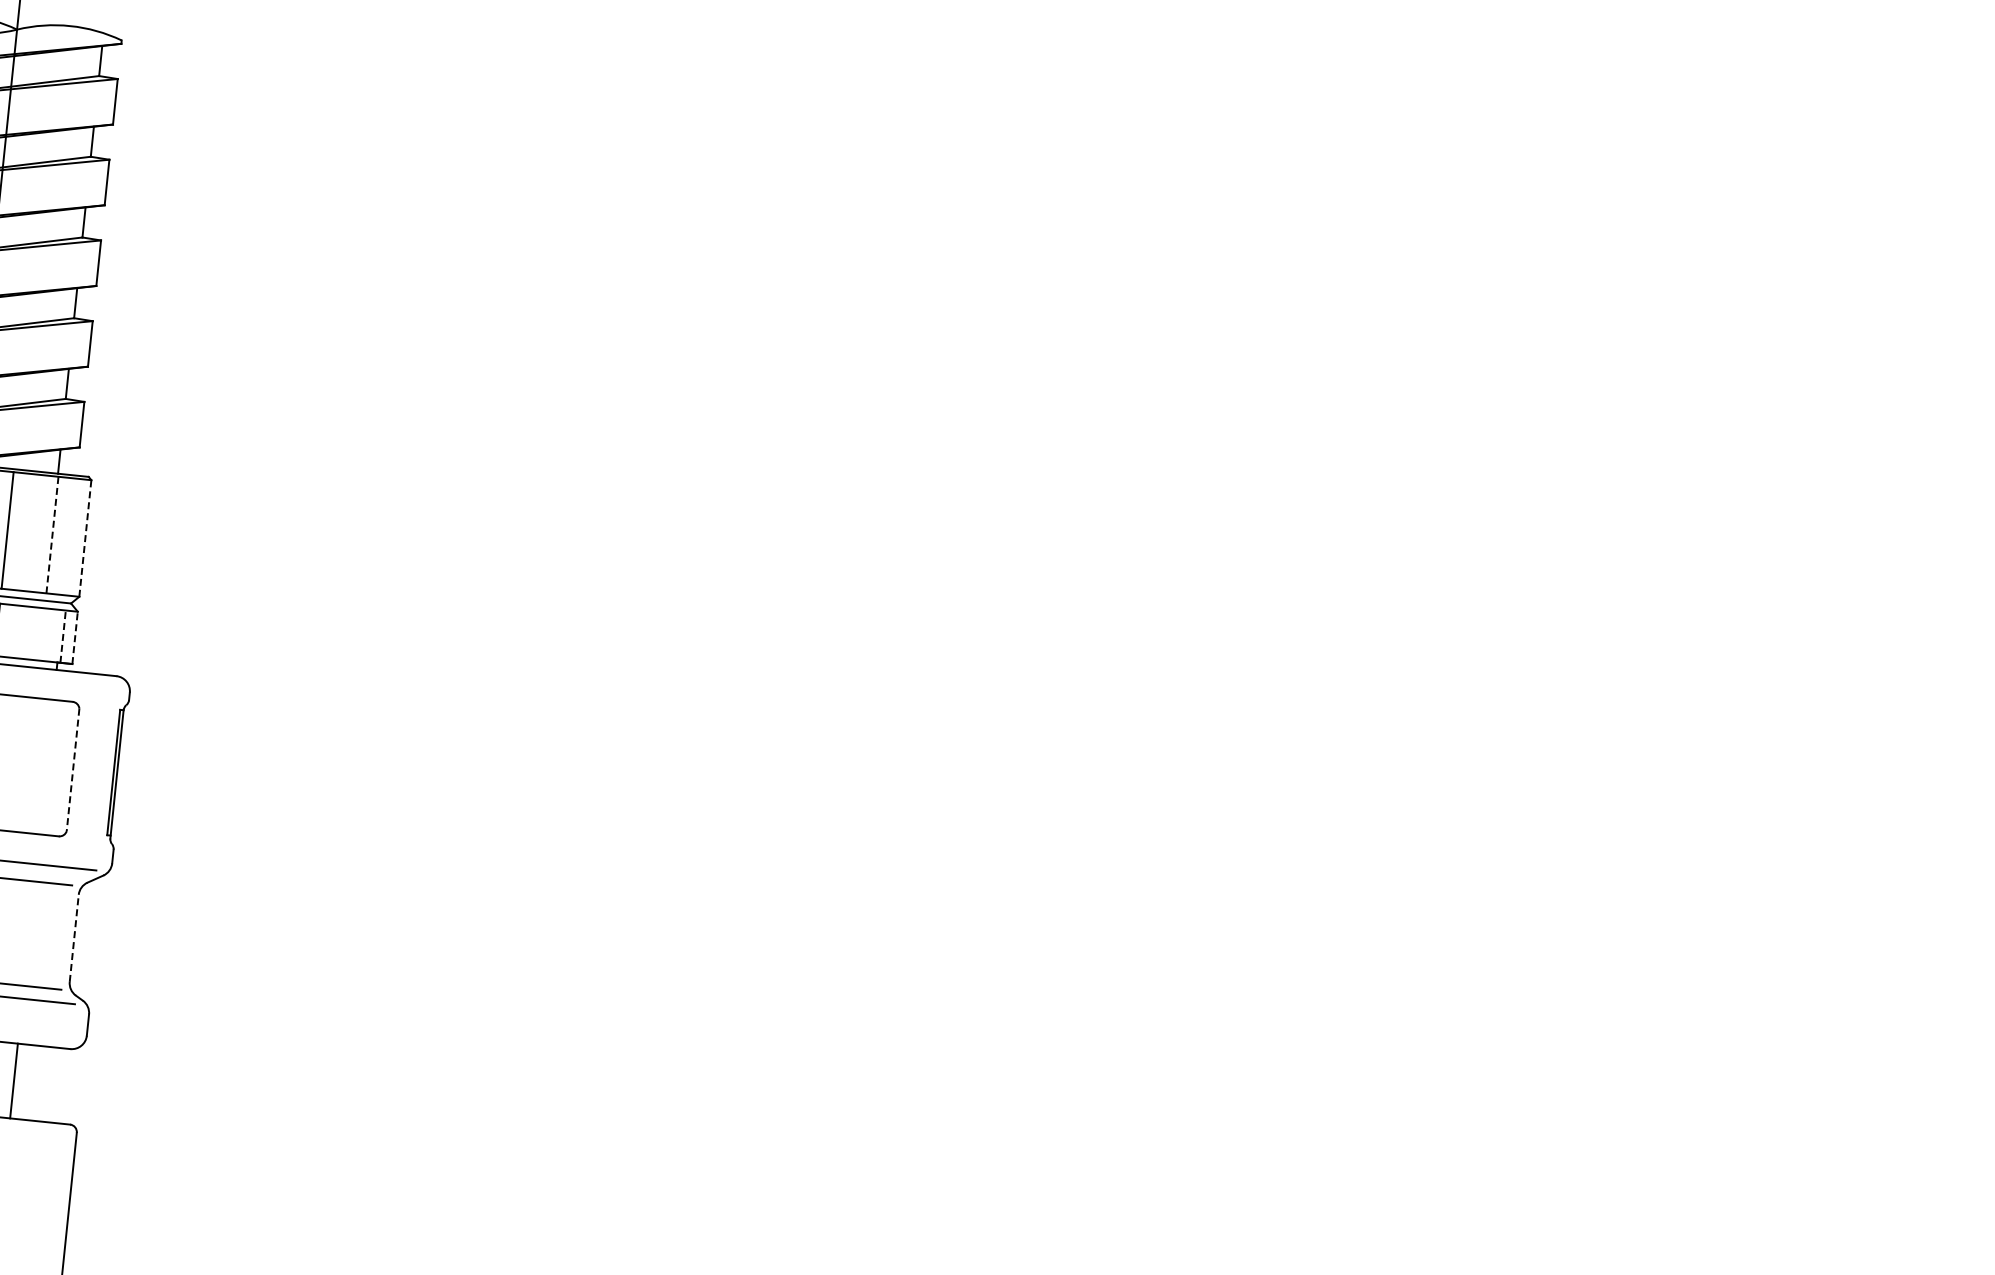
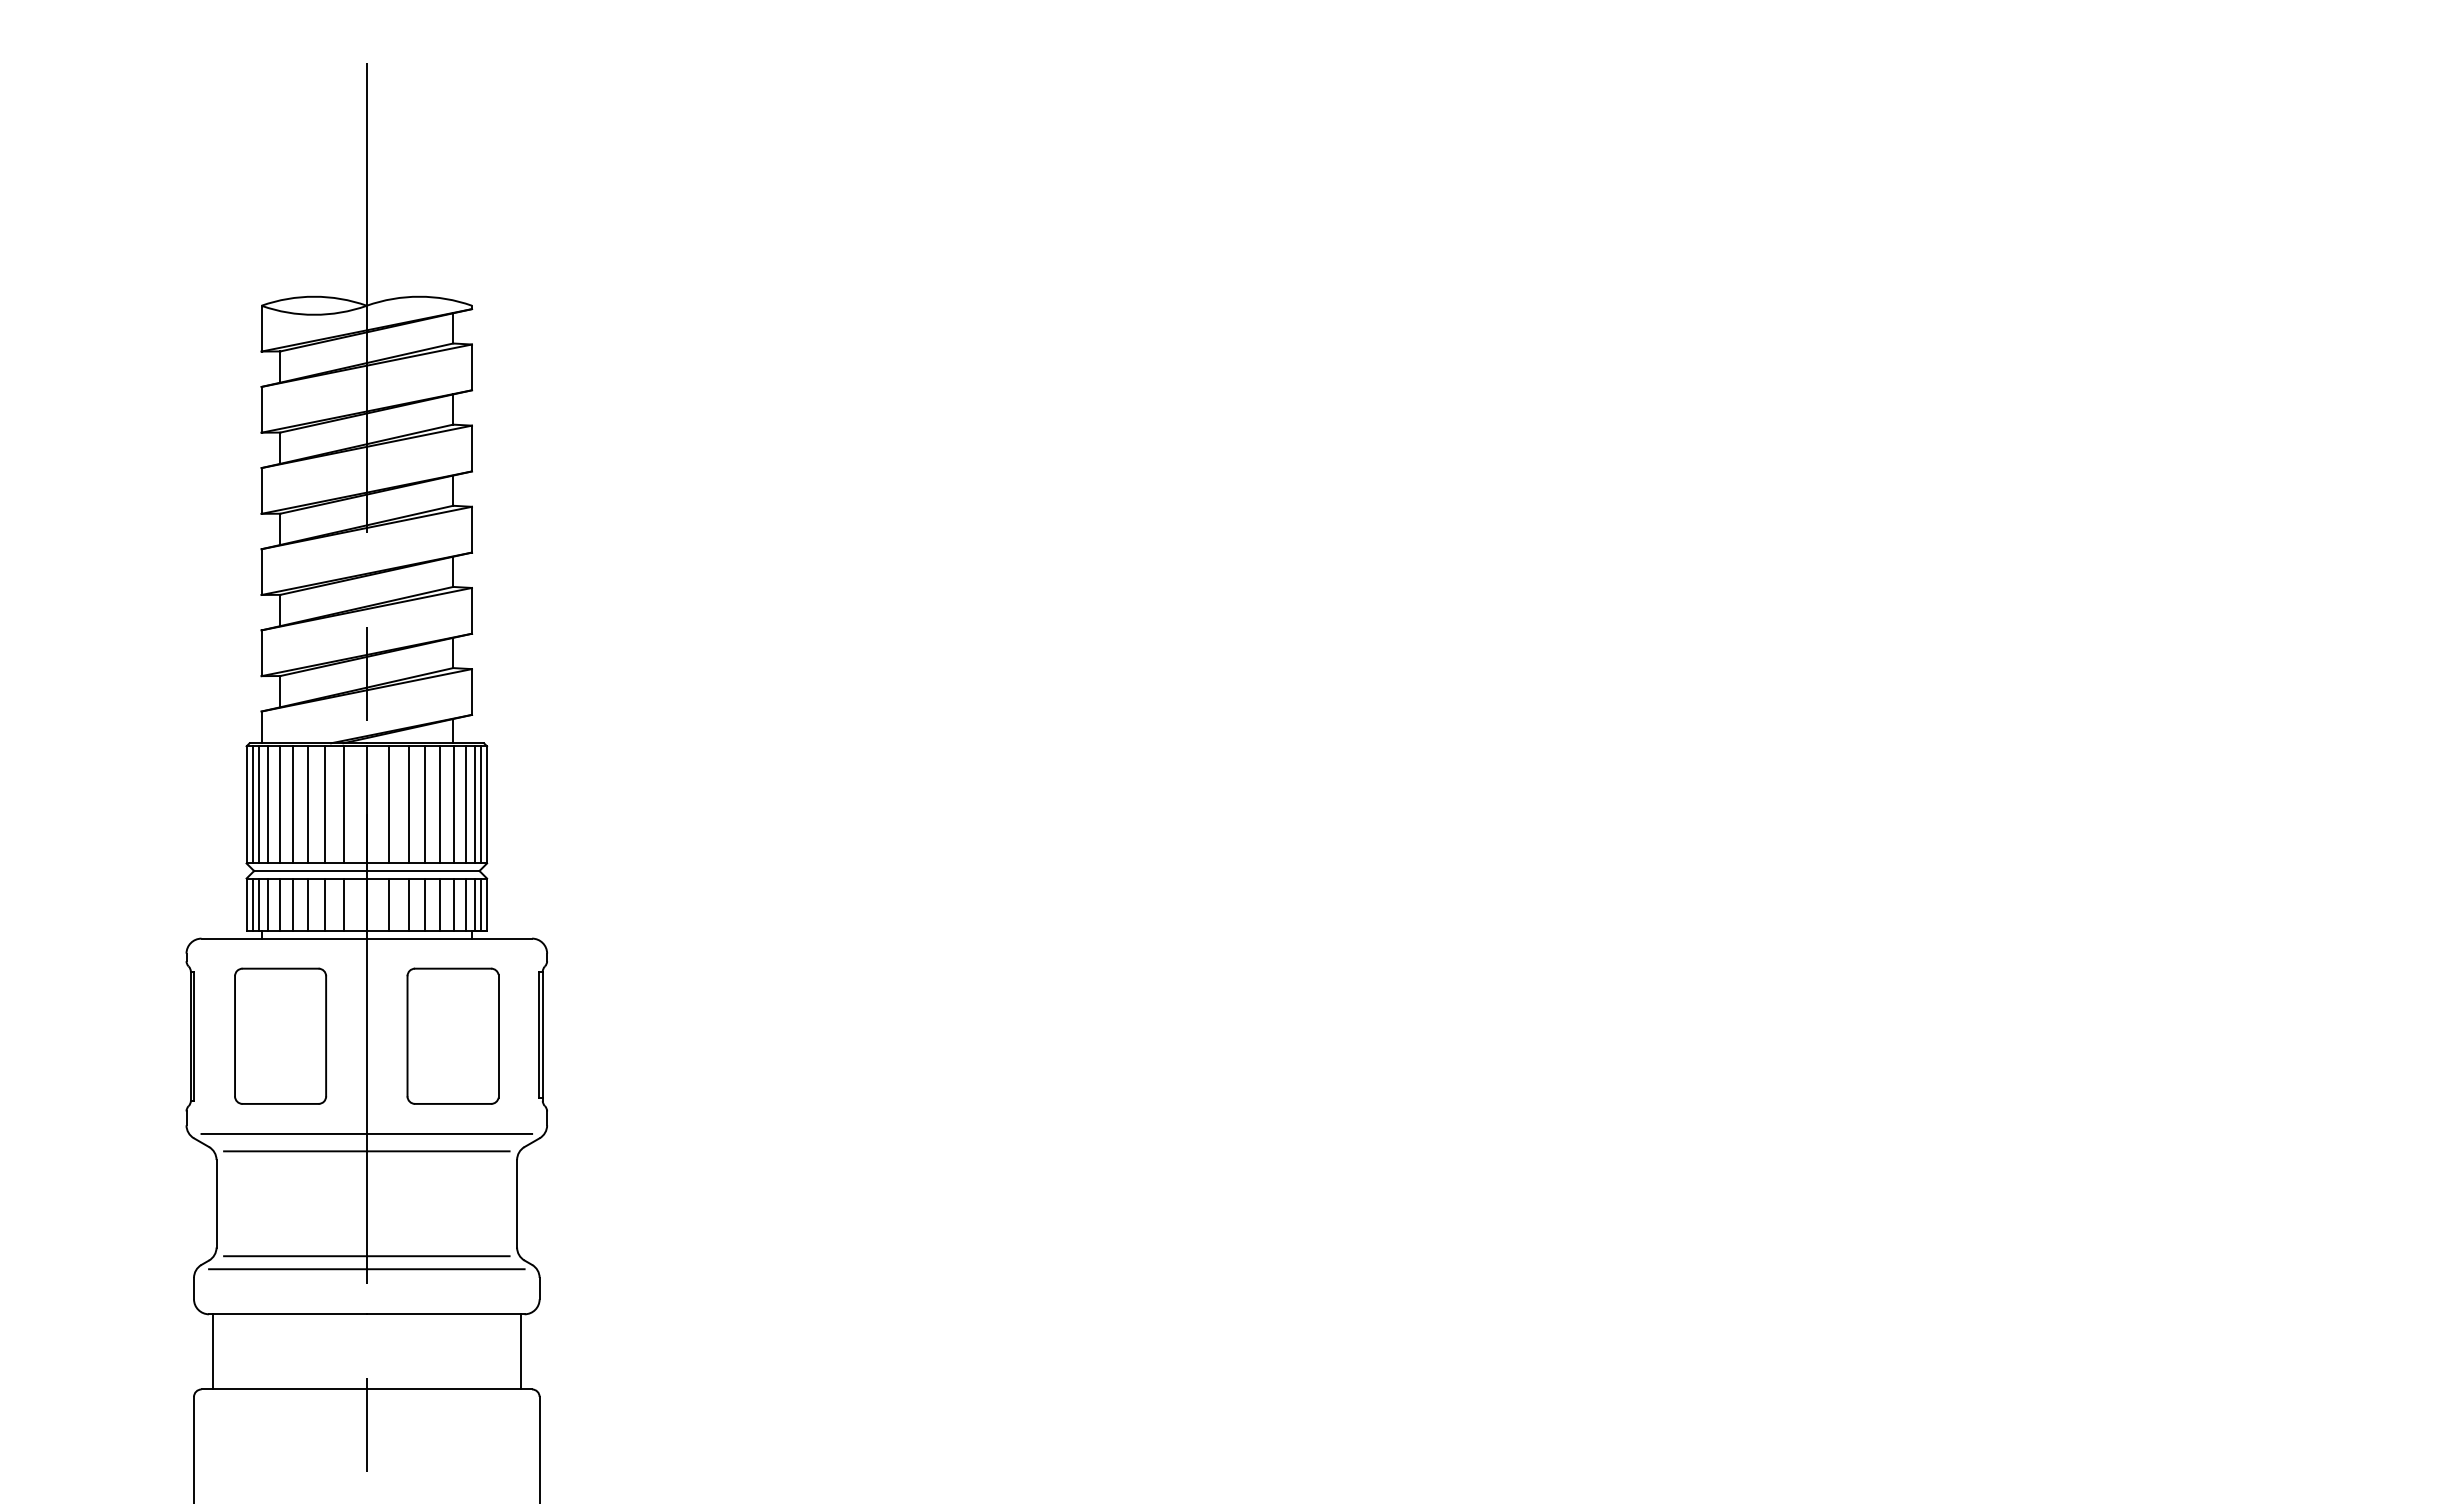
line: (24, 531) -> (425, 804), added
line: (39, 533) -> (440, 804), added
line: (52, 534) -> (453, 804), dashed -> solid
line: (64, 535) -> (466, 804), added
line: (73, 536) -> (475, 804), added
line: (79, 537) -> (481, 804), added
line: (85, 538) -> (487, 804), dashed -> solid
line: (13, 631) -> (425, 904), added
line: (28, 632) -> (440, 904), added
line: (41, 634) -> (453, 904), added
line: (54, 635) -> (466, 904), added
line: (63, 636) -> (475, 904), dashed -> solid
line: (69, 637) -> (481, 904), added
line: (75, 637) -> (487, 904), dashed -> solid
line: (72, 770) -> (498, 1036), dashed -> solid
line: (74, 938) -> (517, 1203), dashed -> solid
line: (13, 1080) -> (520, 1351), moved

